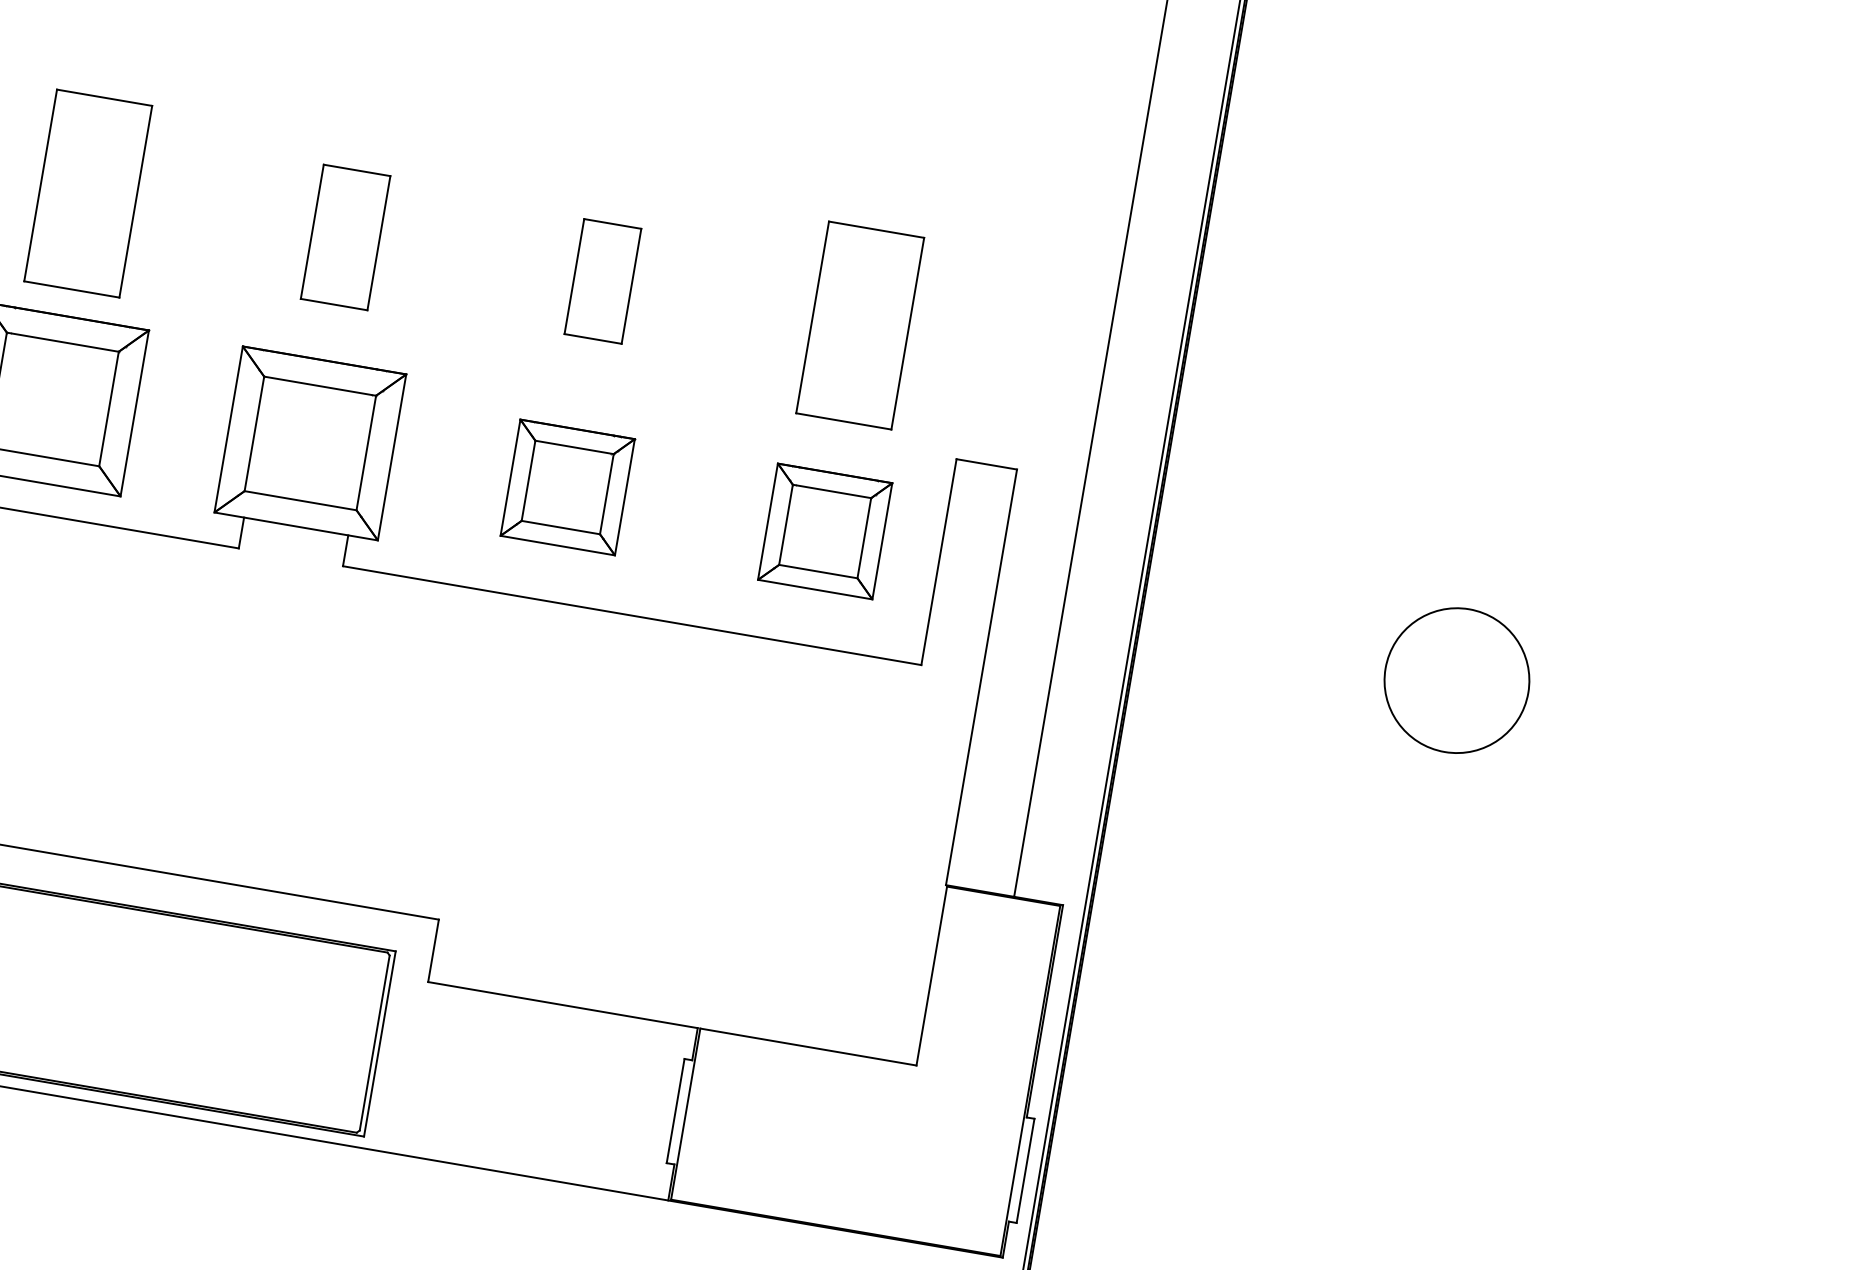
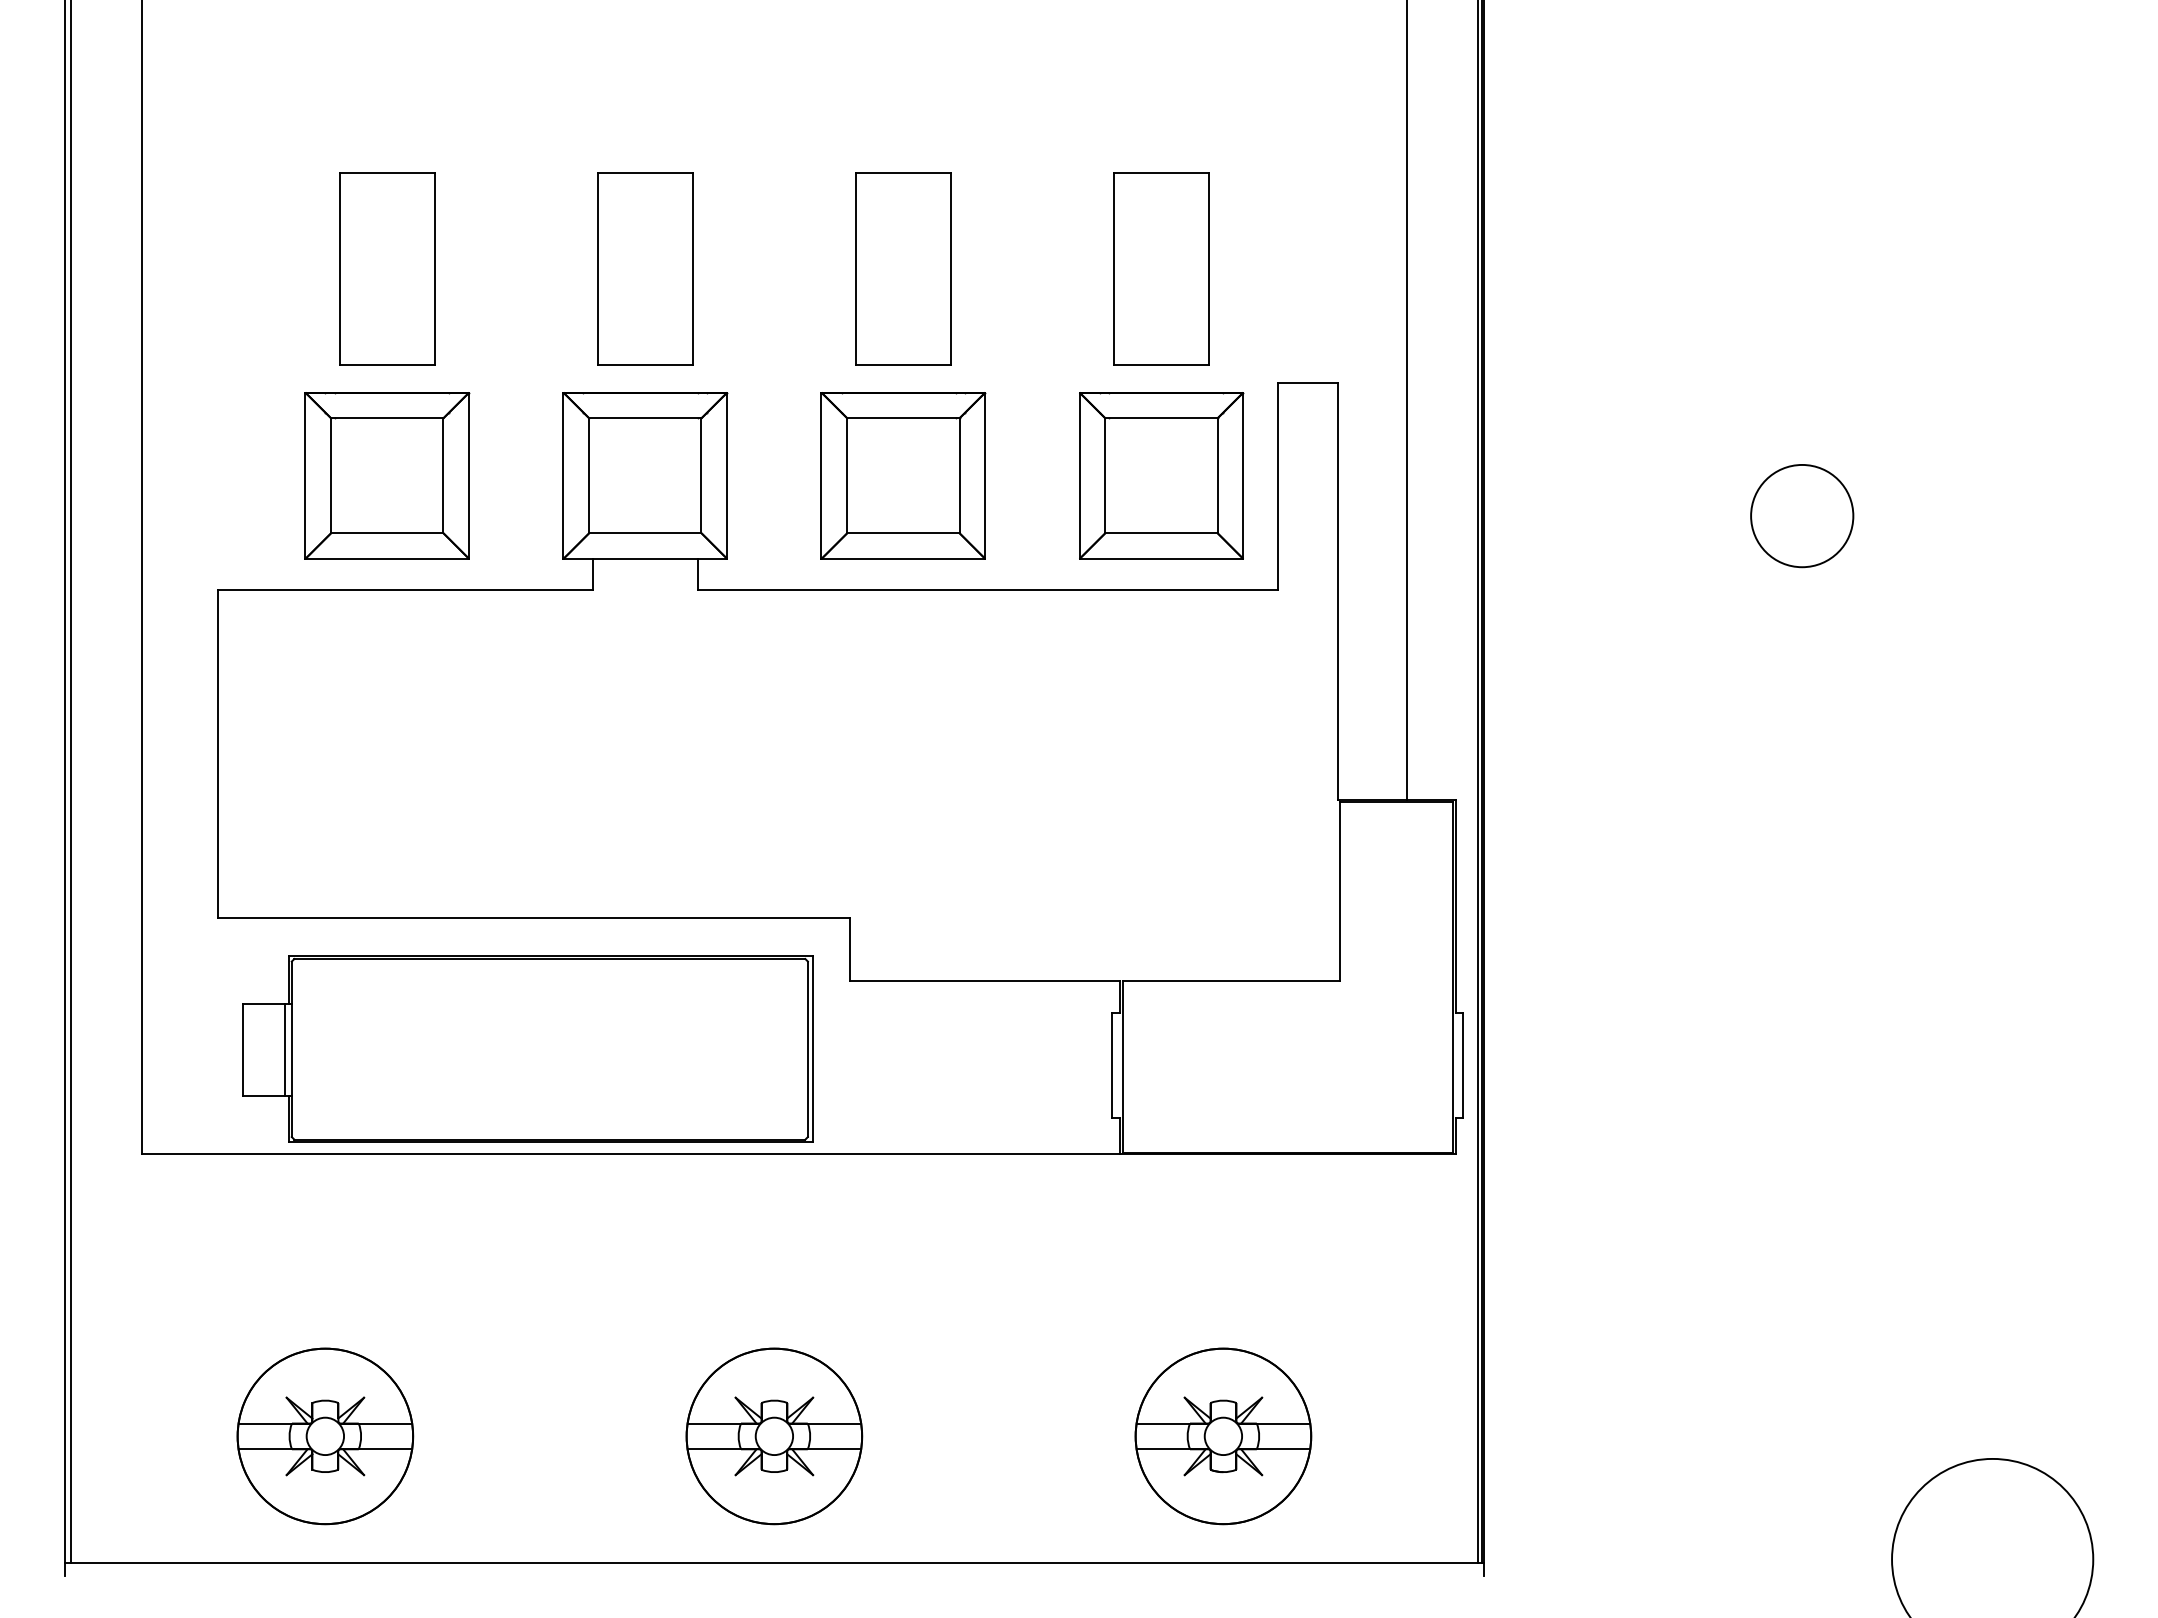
part: (345, 236) -> (645, 268), size x1.43
part: (603, 280) -> (903, 268), size x1.67
part: (567, 487) -> (903, 475), size x1.43
part: (825, 531) -> (1161, 475), size x1.43
circle: (1457, 681) -> (1802, 516), size x0.71

